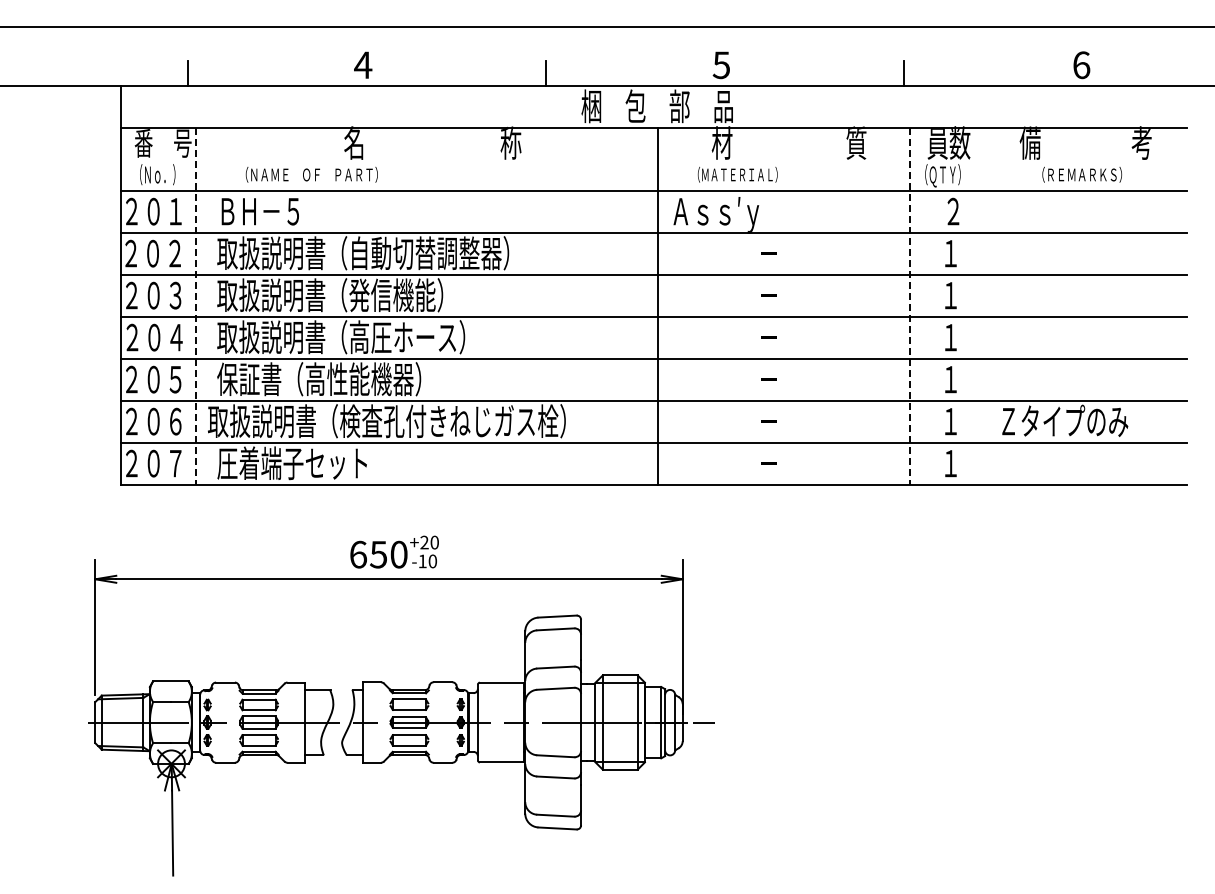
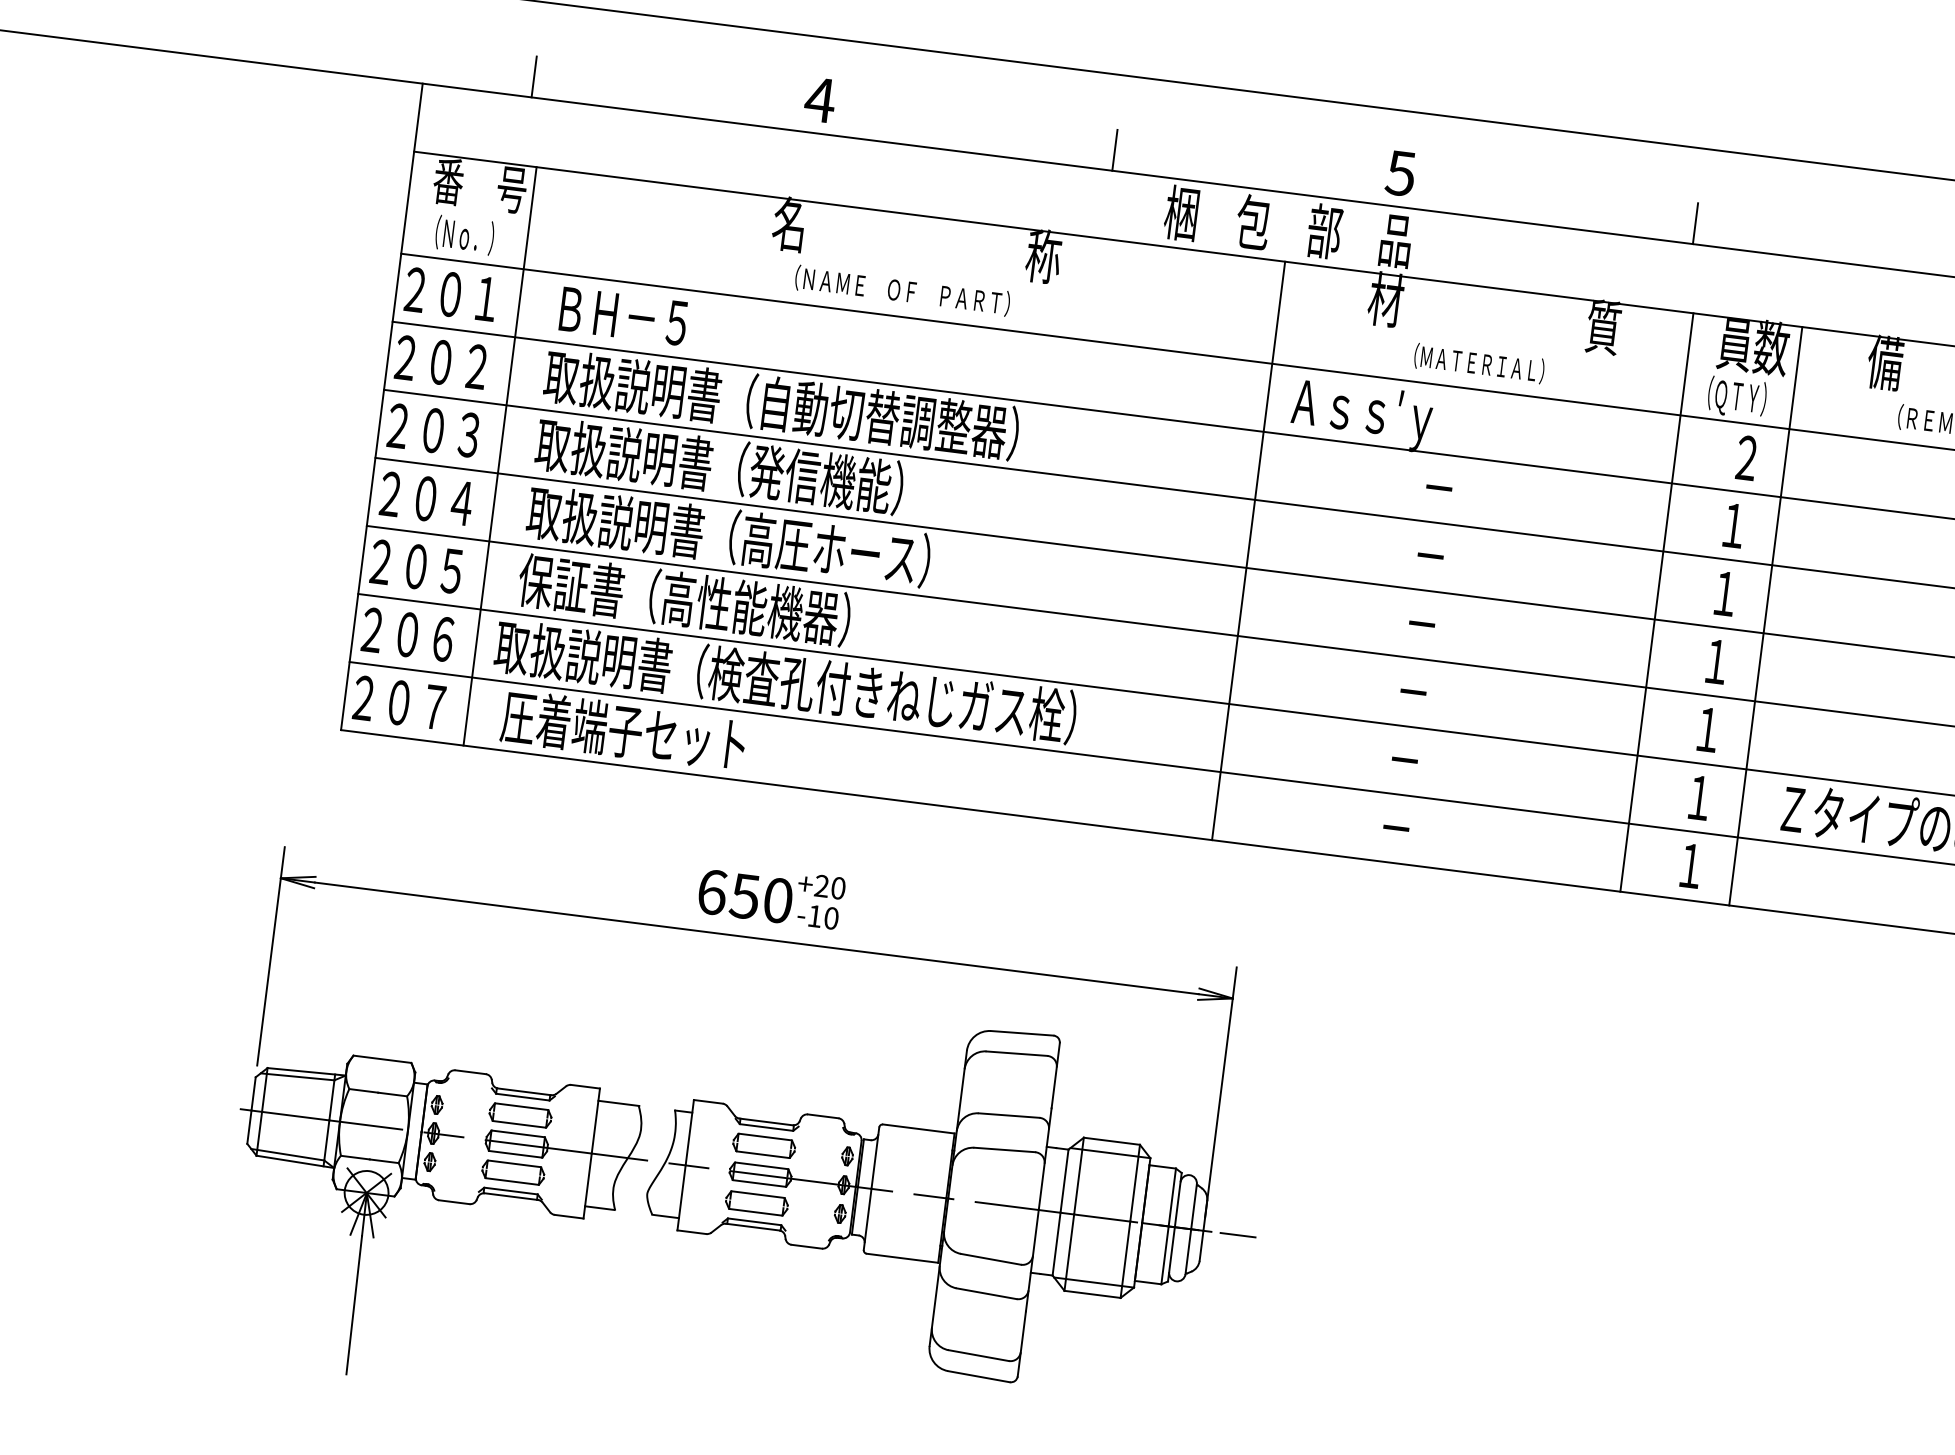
text: (311, 174) -> (902, 290), moved
text: (737, 174) -> (1478, 363), moved
line: (977, 305) -> (1766, 615), added
line: (196, 306) -> (500, 456), dashed -> solid
line: (909, 306) -> (1656, 602), dashed -> solid

